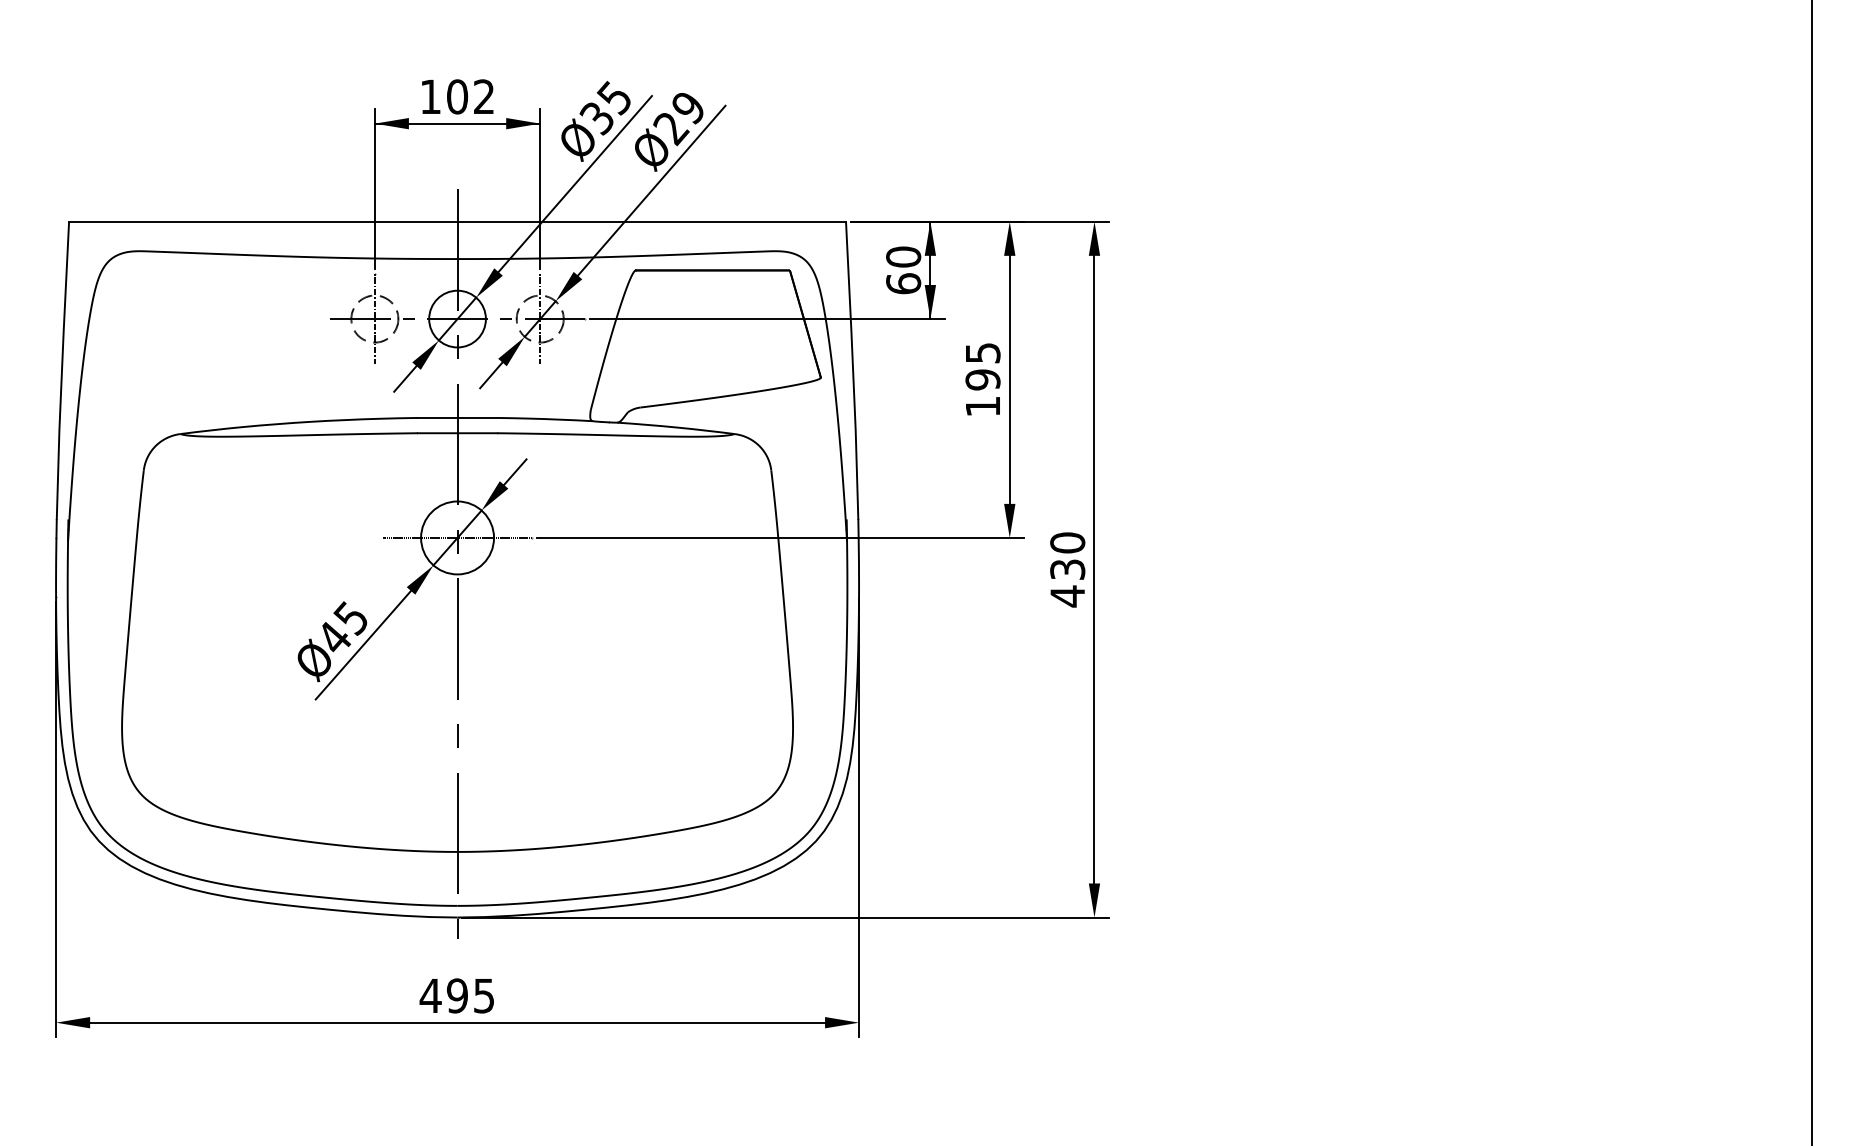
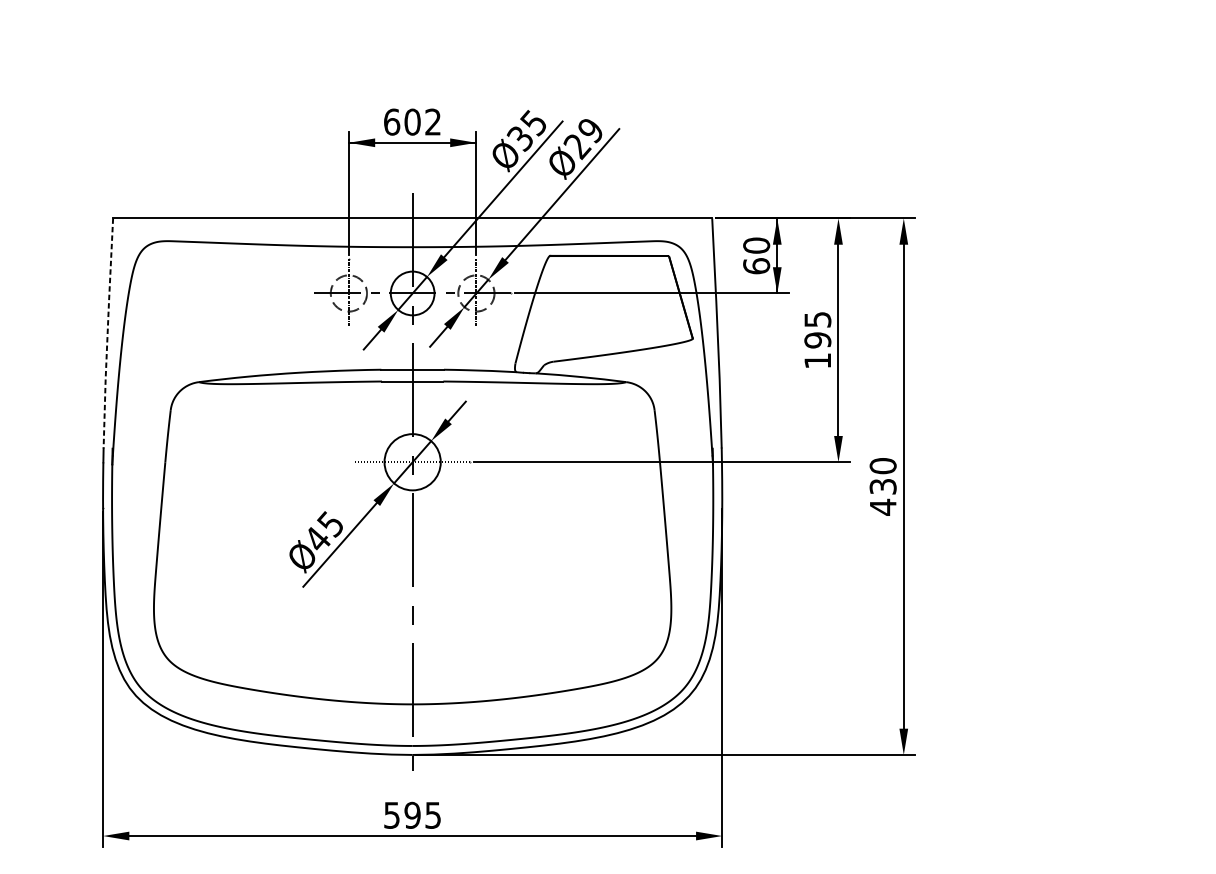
text: (430, 96) -> (391, 121), 102 -> 602
line: (61, 371) -> (107, 333), solid -> dashed
text: (430, 996) -> (391, 815), 495 -> 595

